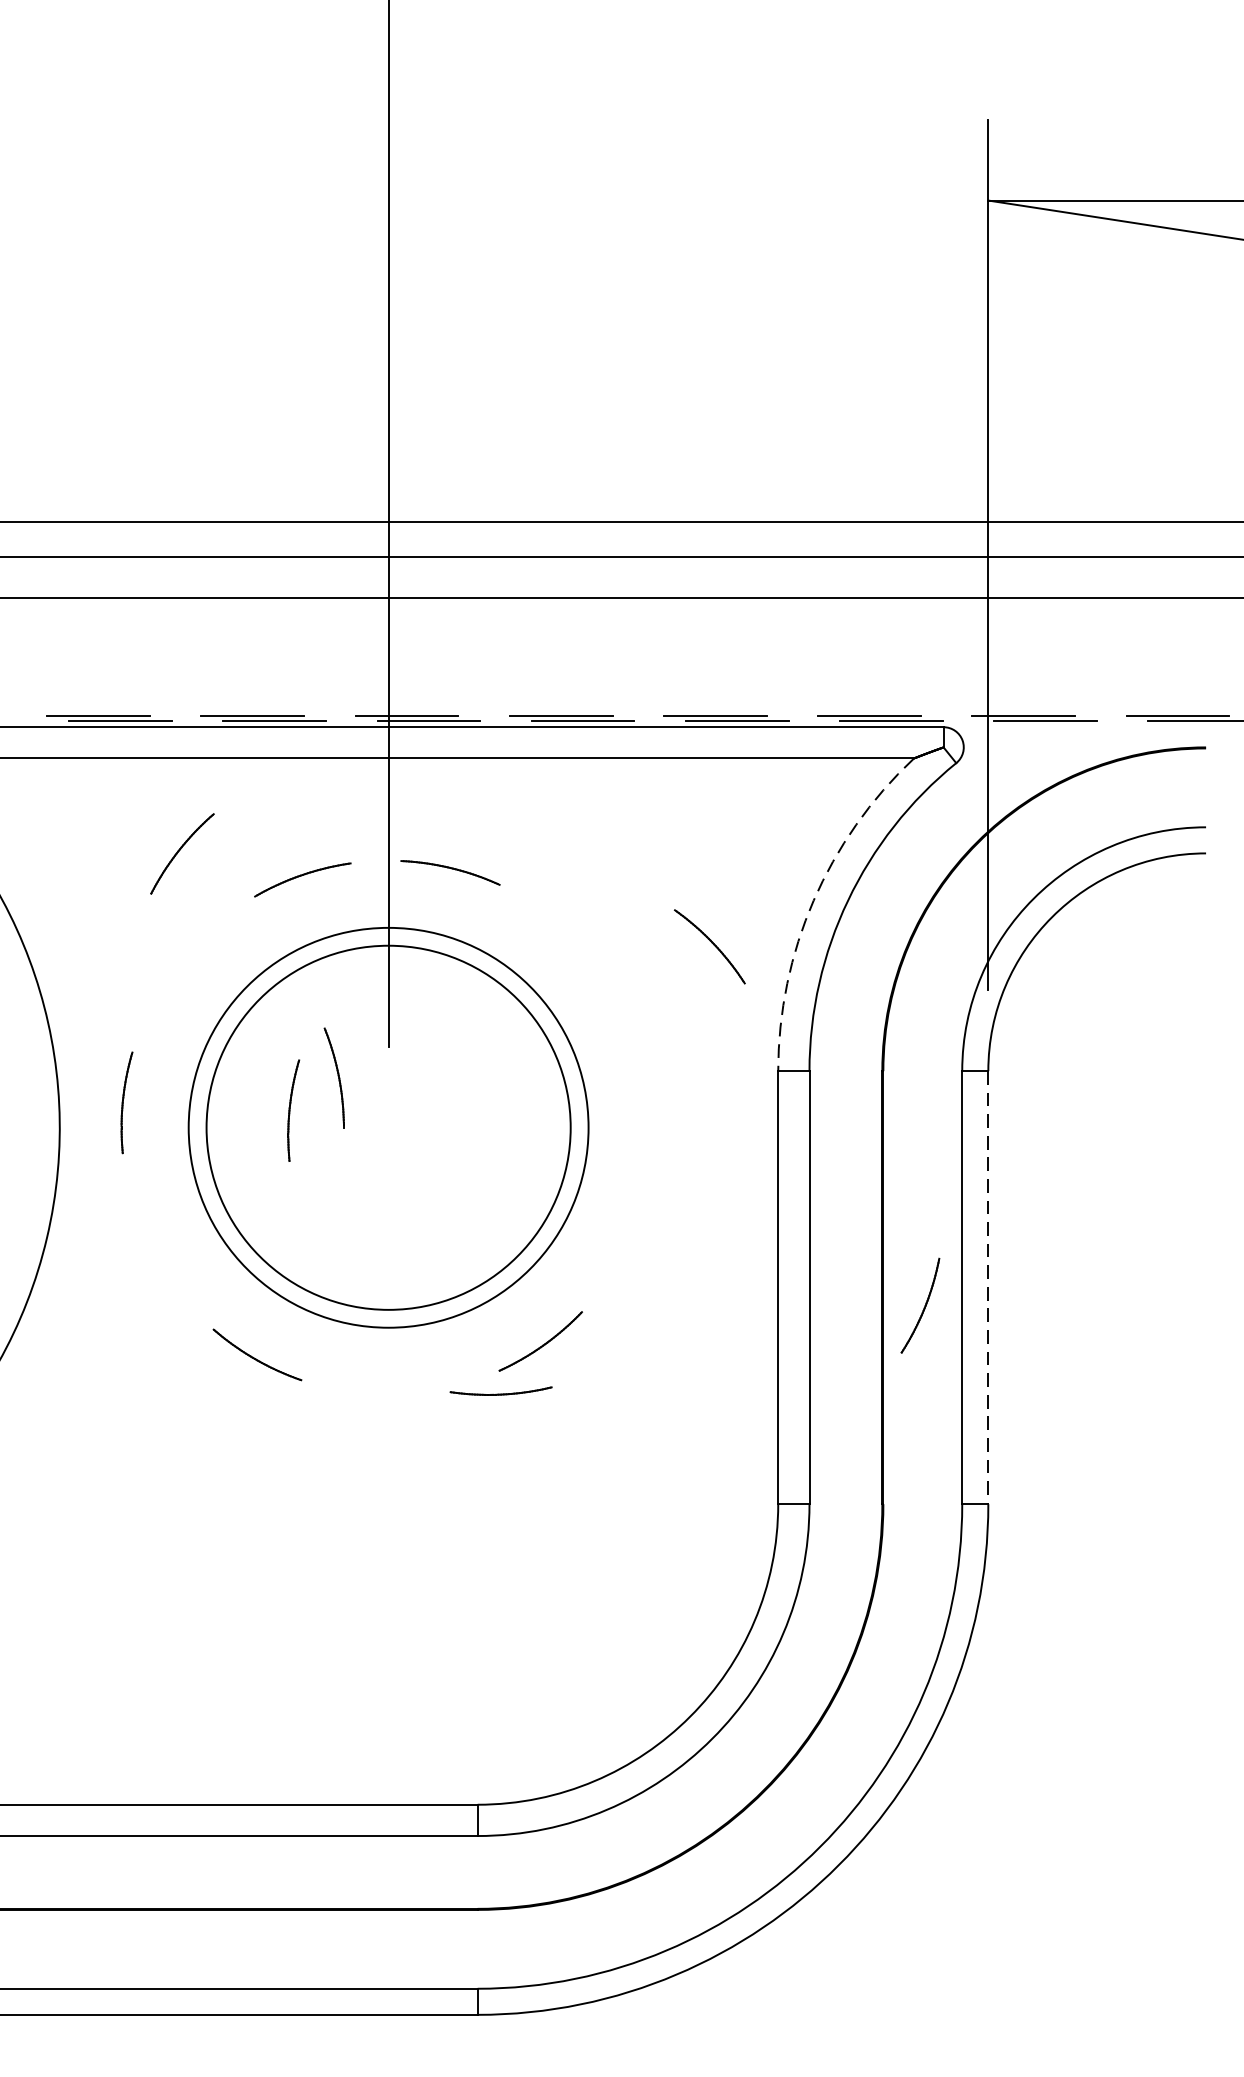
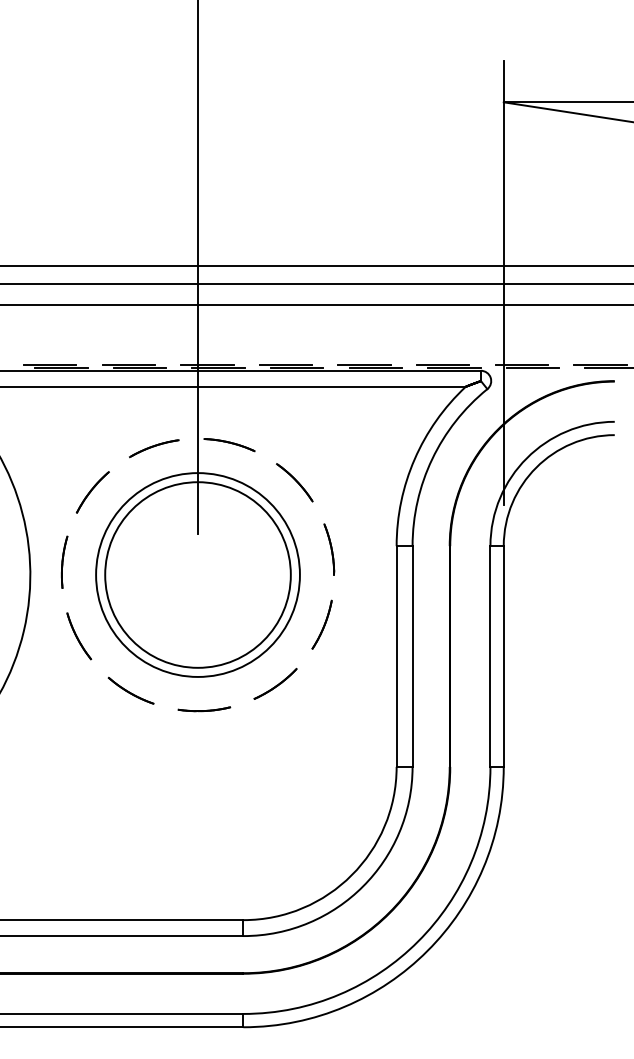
part: (181, 854) -> (92, 492), moved
arc: (813, 901) -> (414, 459), dashed -> solid
part: (709, 946) -> (294, 482), moved
part: (334, 1077) -> (329, 549), moved
part: (293, 1109) -> (149, 565), removed
part: (156, 1248) -> (79, 636), added
line: (987, 1289) -> (503, 657), dashed -> solid
part: (919, 1305) -> (321, 624), moved
part: (501, 1391) -> (204, 709), moved

